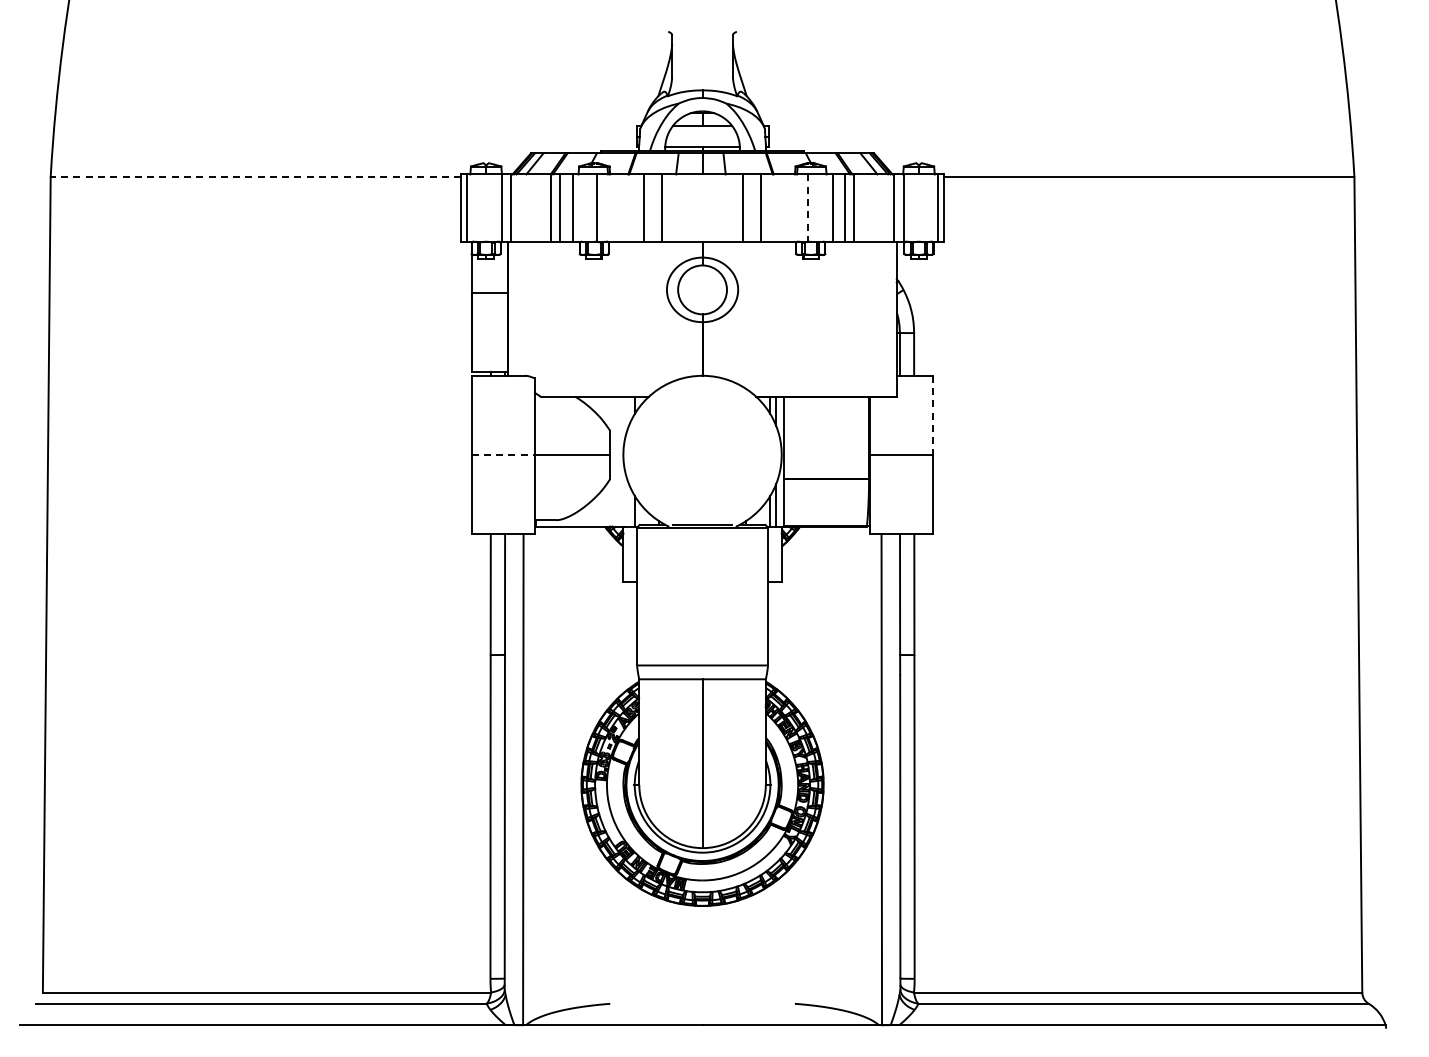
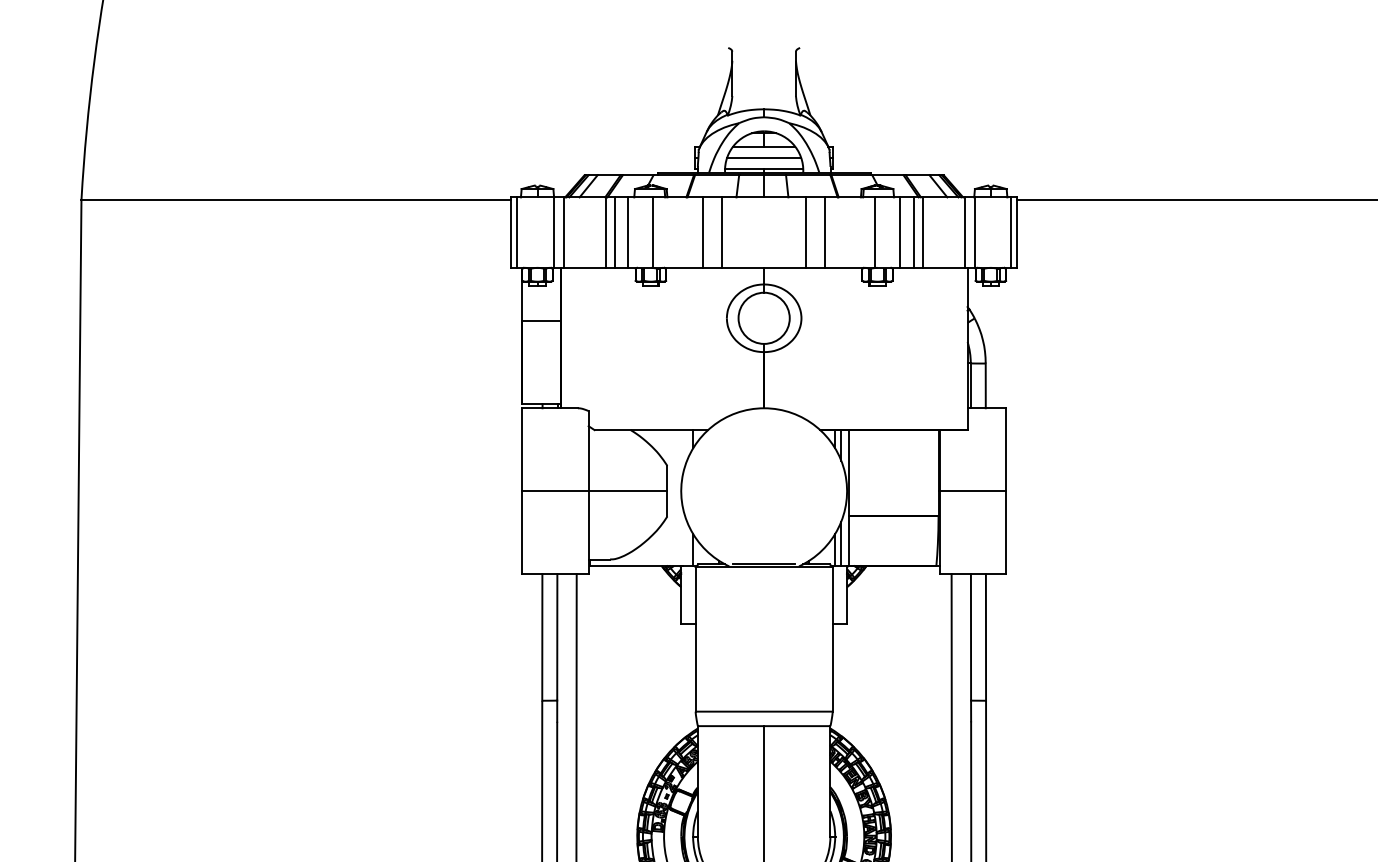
line: (702, 136) -> (764, 157), added
line: (255, 176) -> (295, 199), dashed -> solid
line: (808, 208) -> (875, 233), dashed -> solid
line: (933, 415) -> (1006, 449), dashed -> solid
line: (503, 454) -> (555, 490), dashed -> solid

